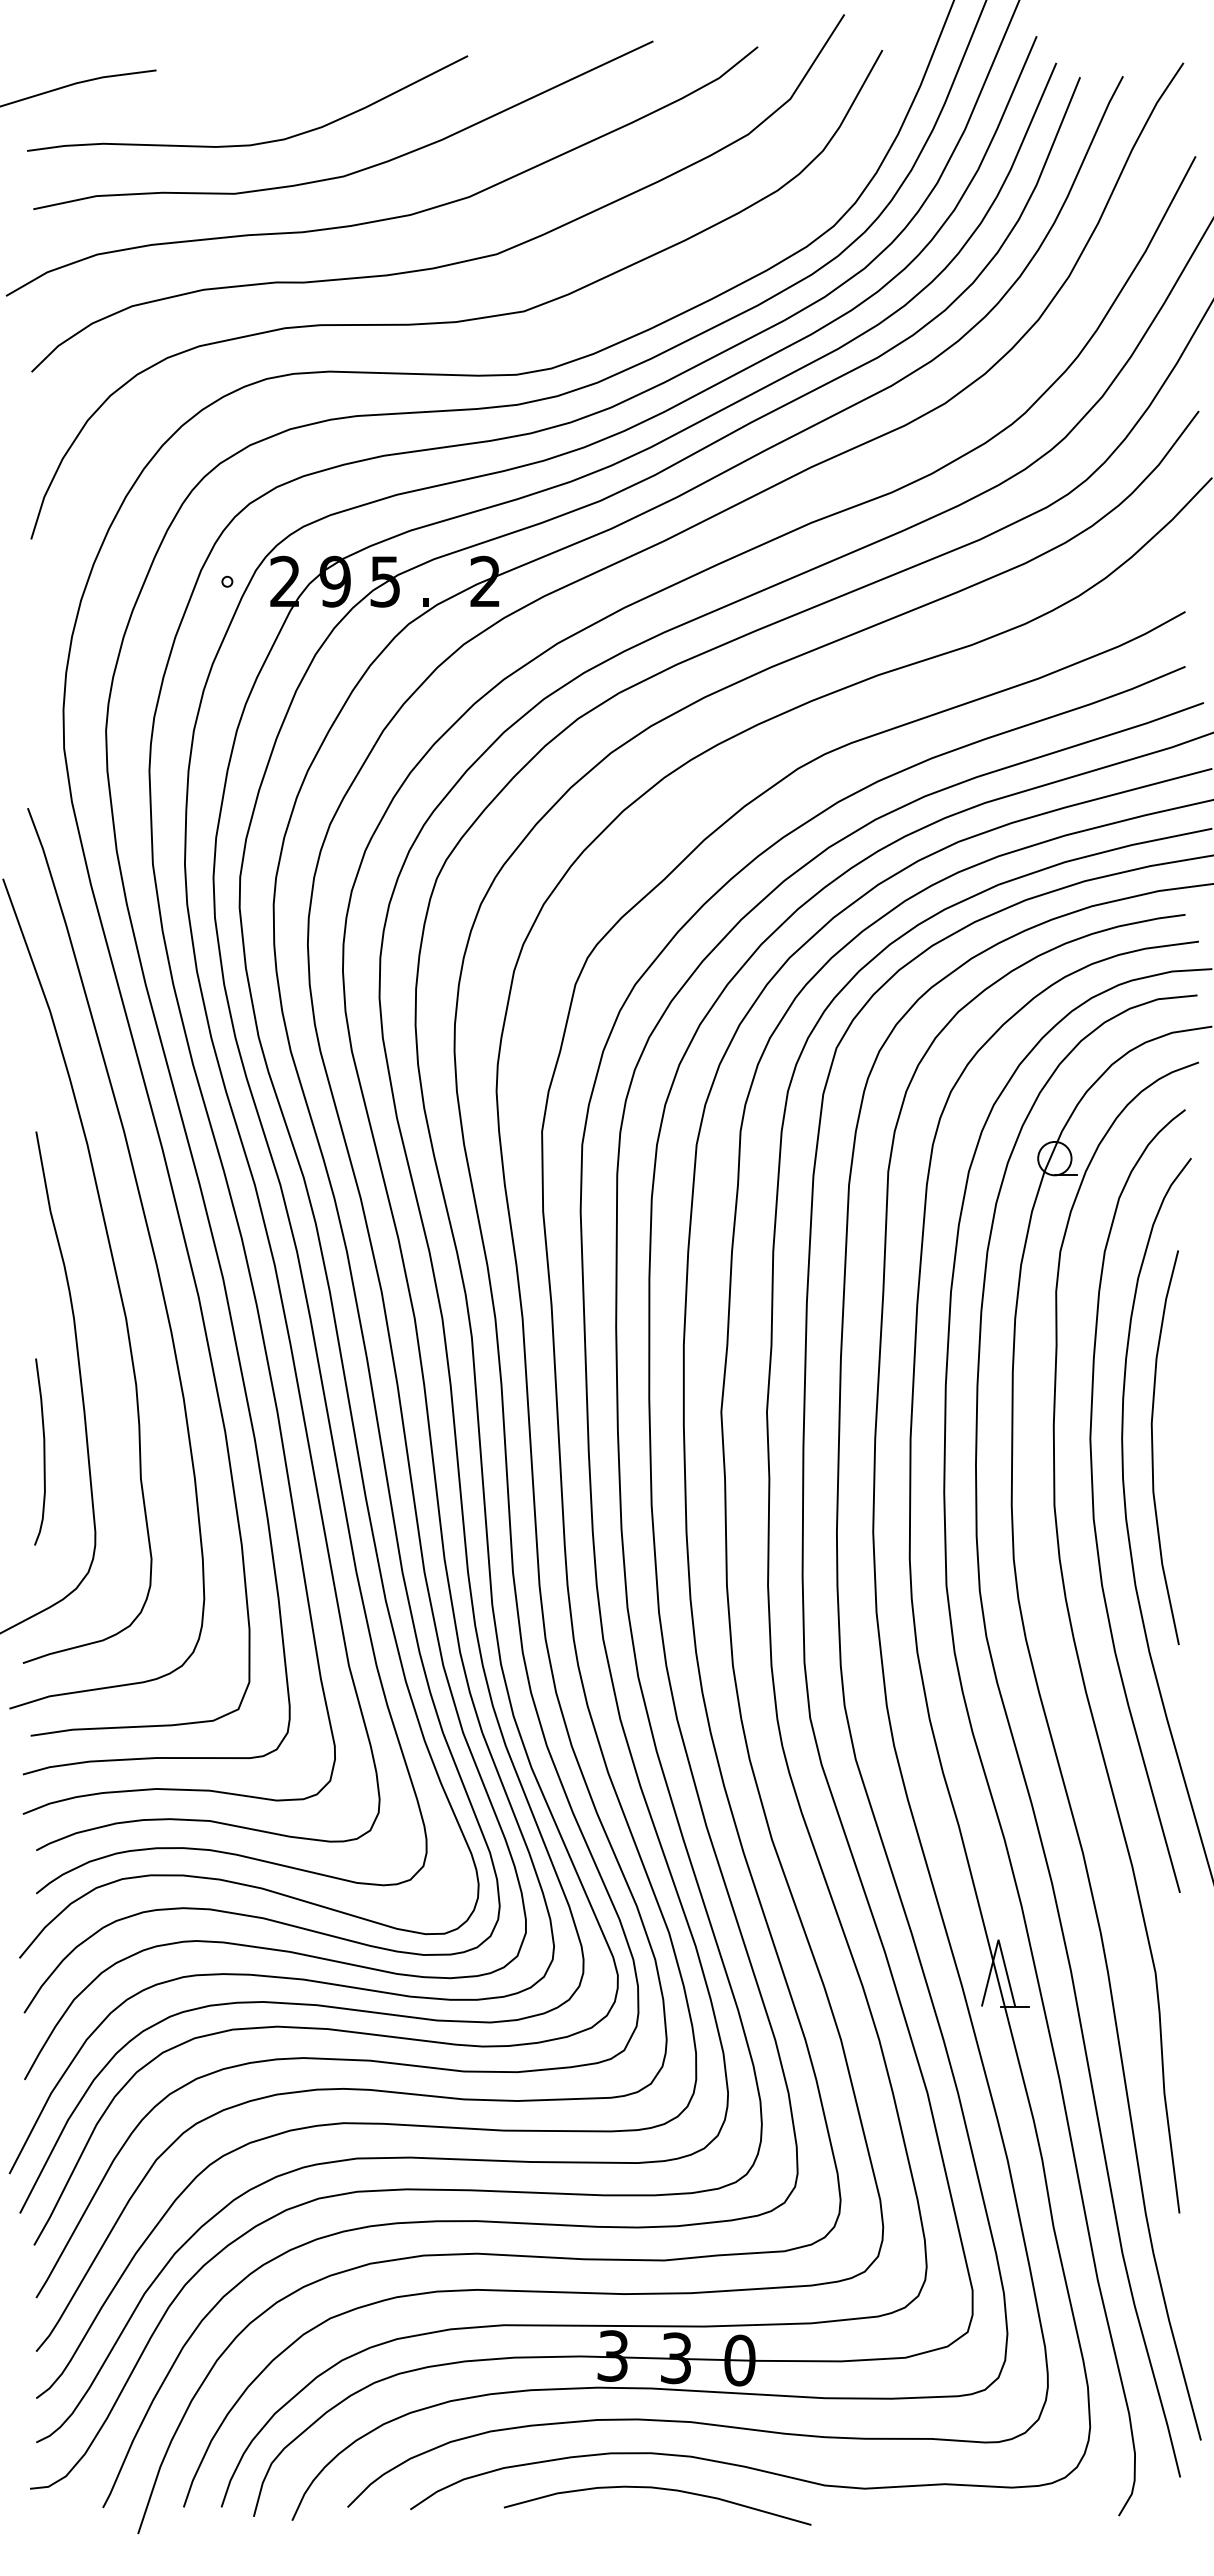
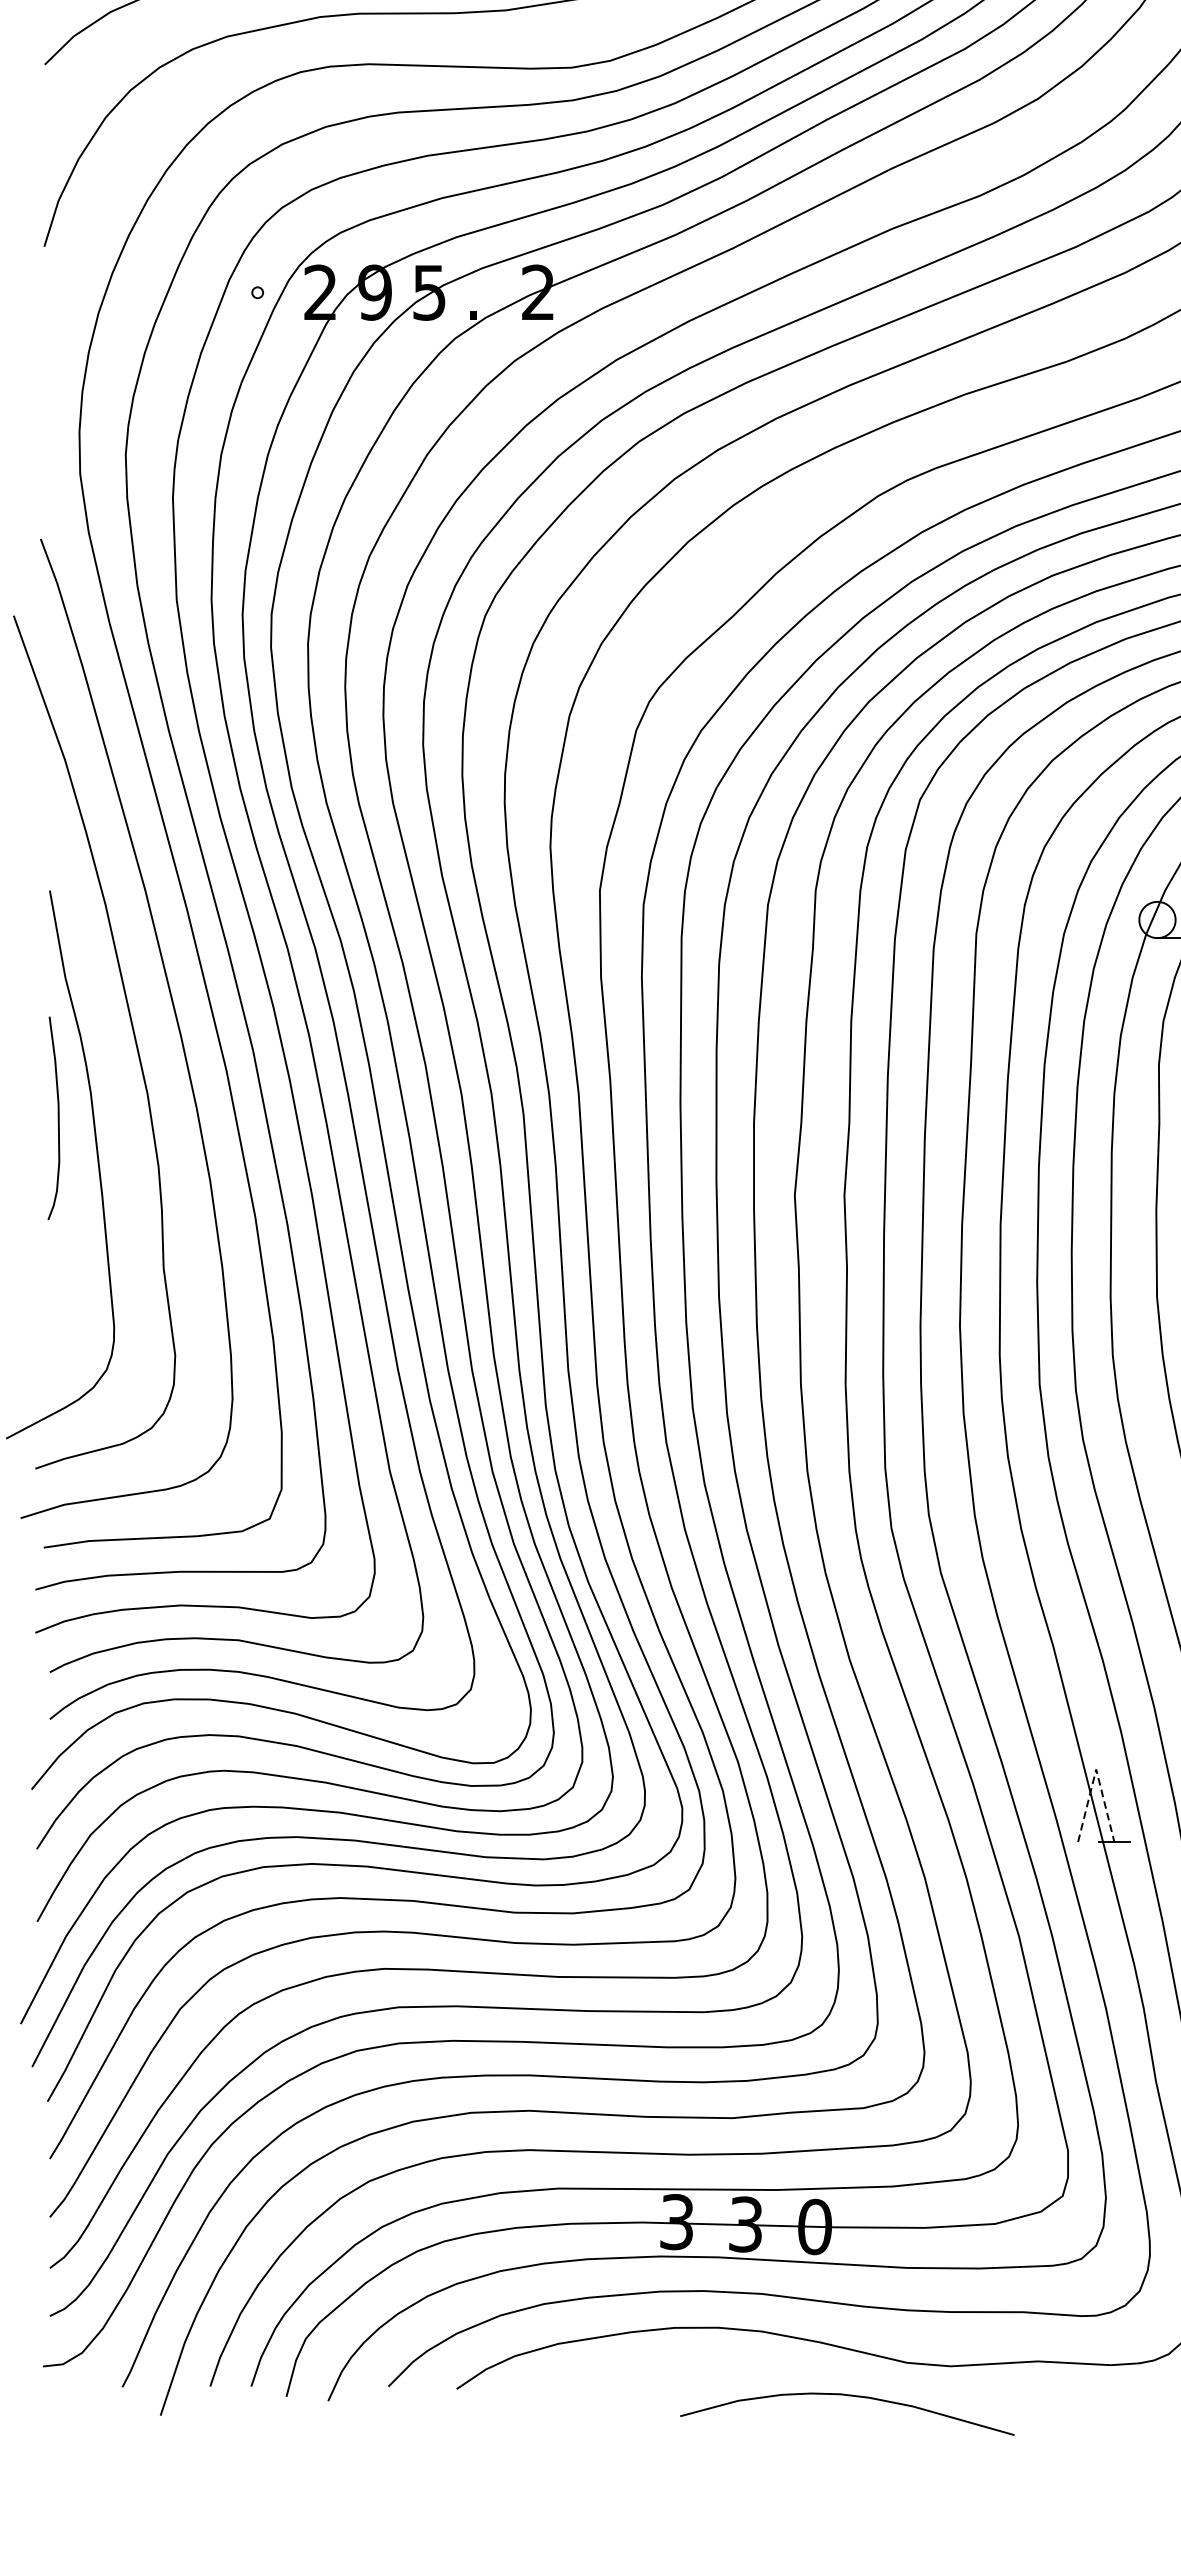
curve: (43, 1451) -> (57, 1117), moved
line: (998, 1939) -> (1096, 1769), solid -> dashed
curve: (657, 2489) -> (847, 2396), moved

